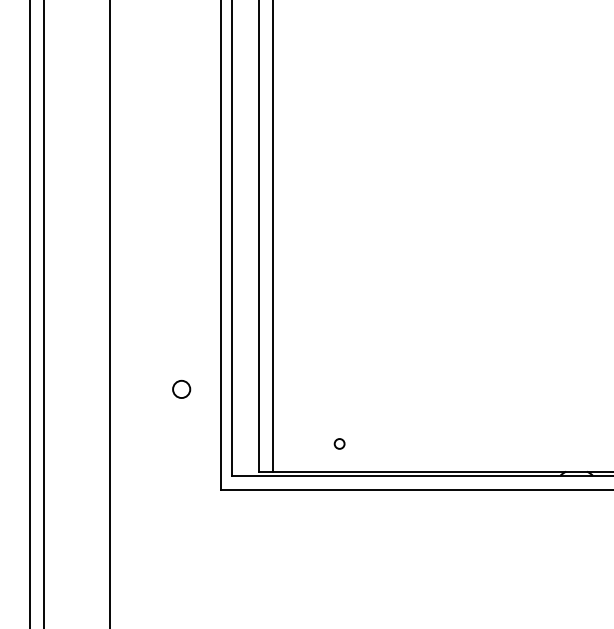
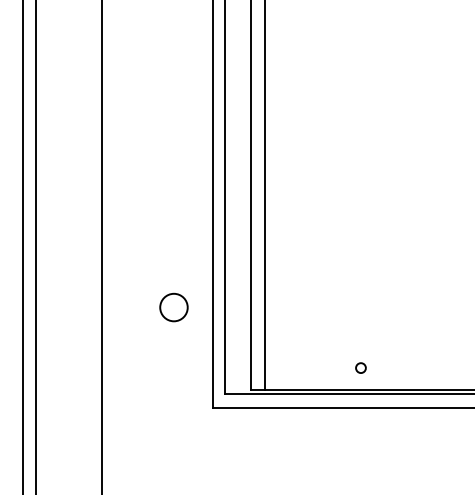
circle: (181, 389) -> (173, 307), size x1.6
circle: (339, 443) -> (360, 367), moved

